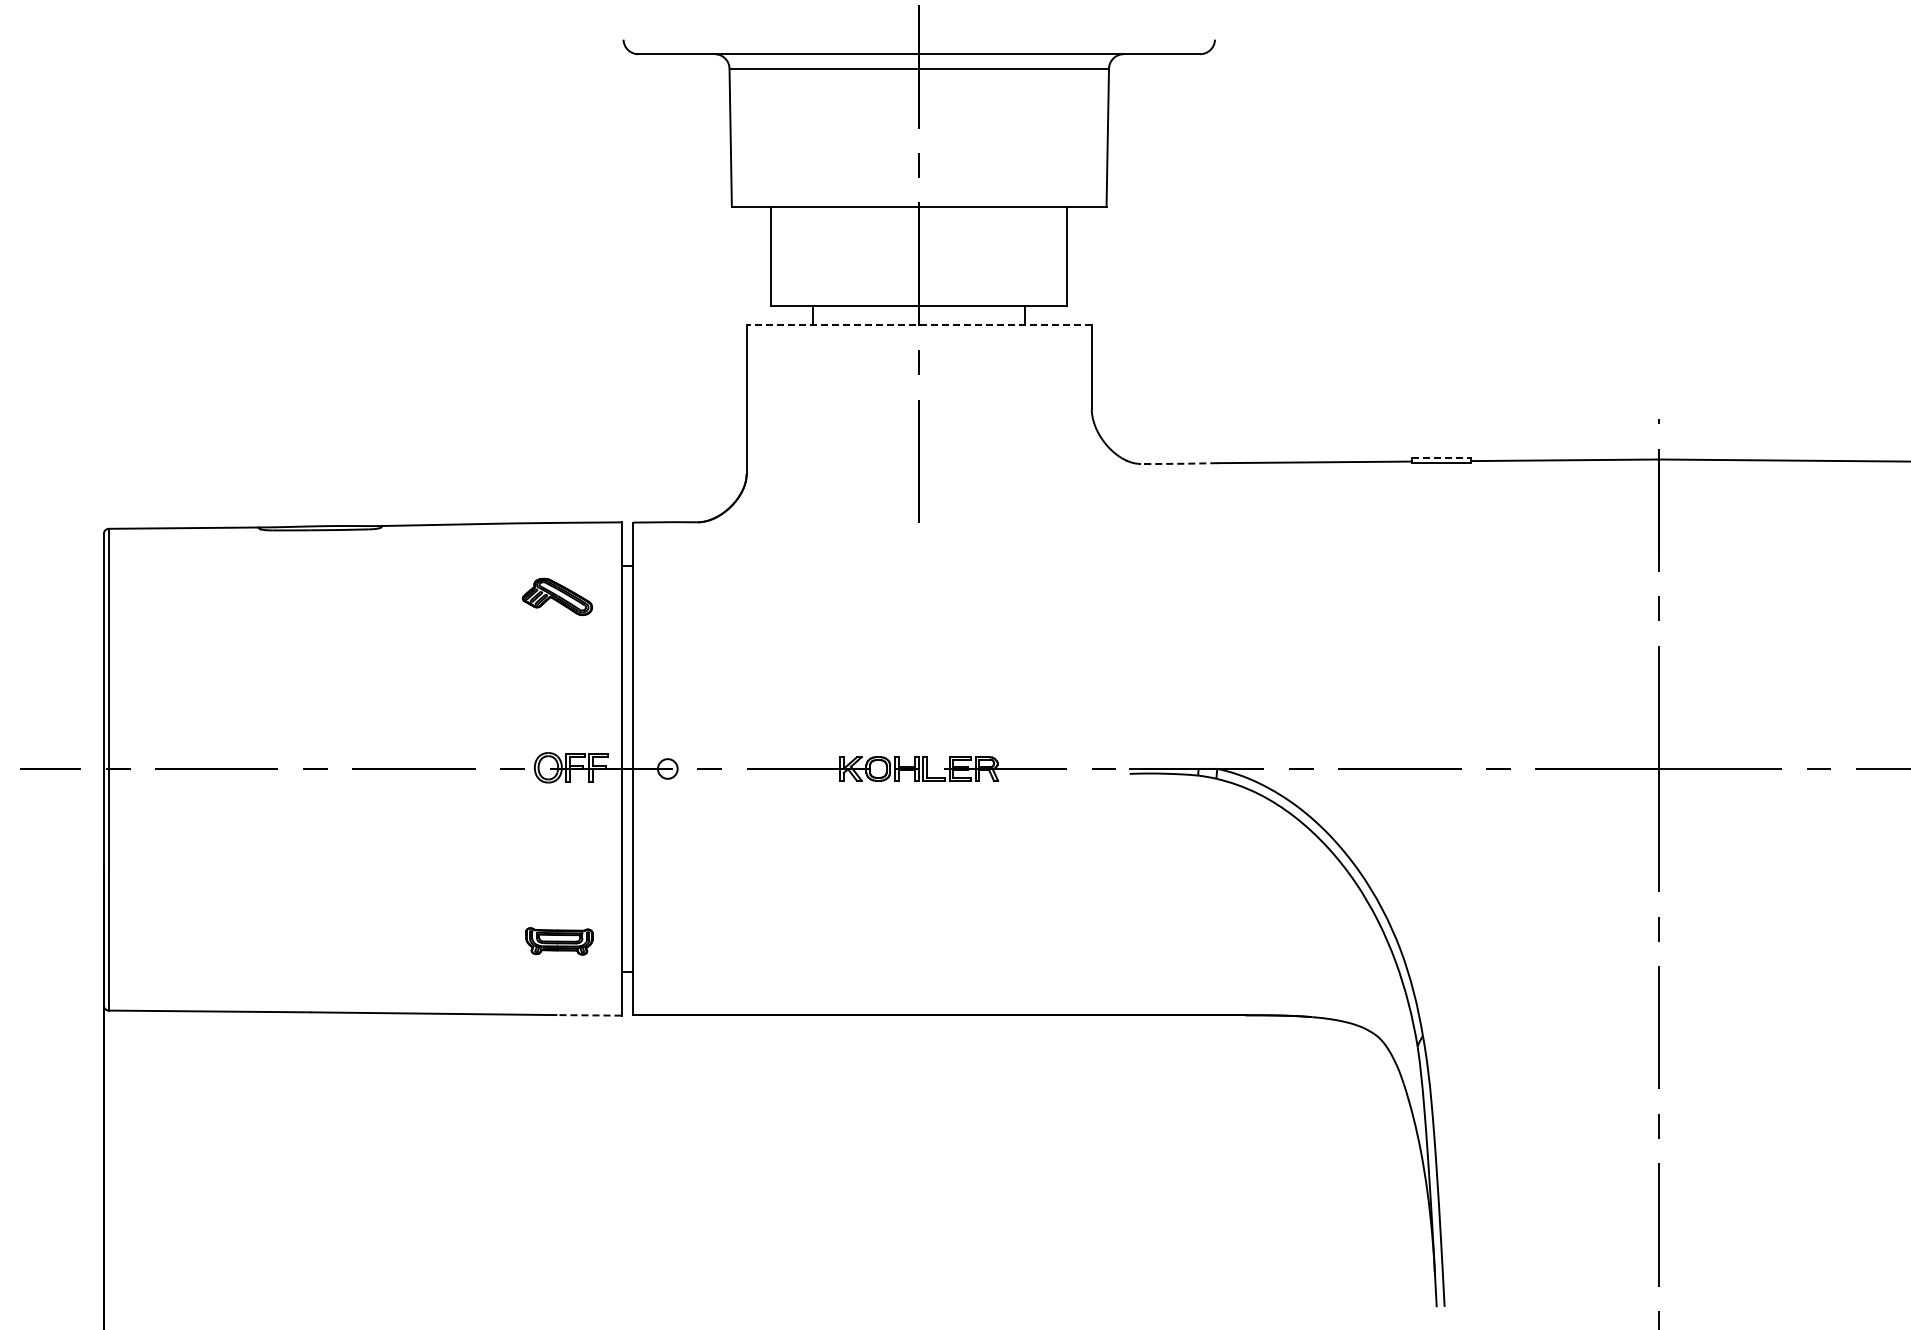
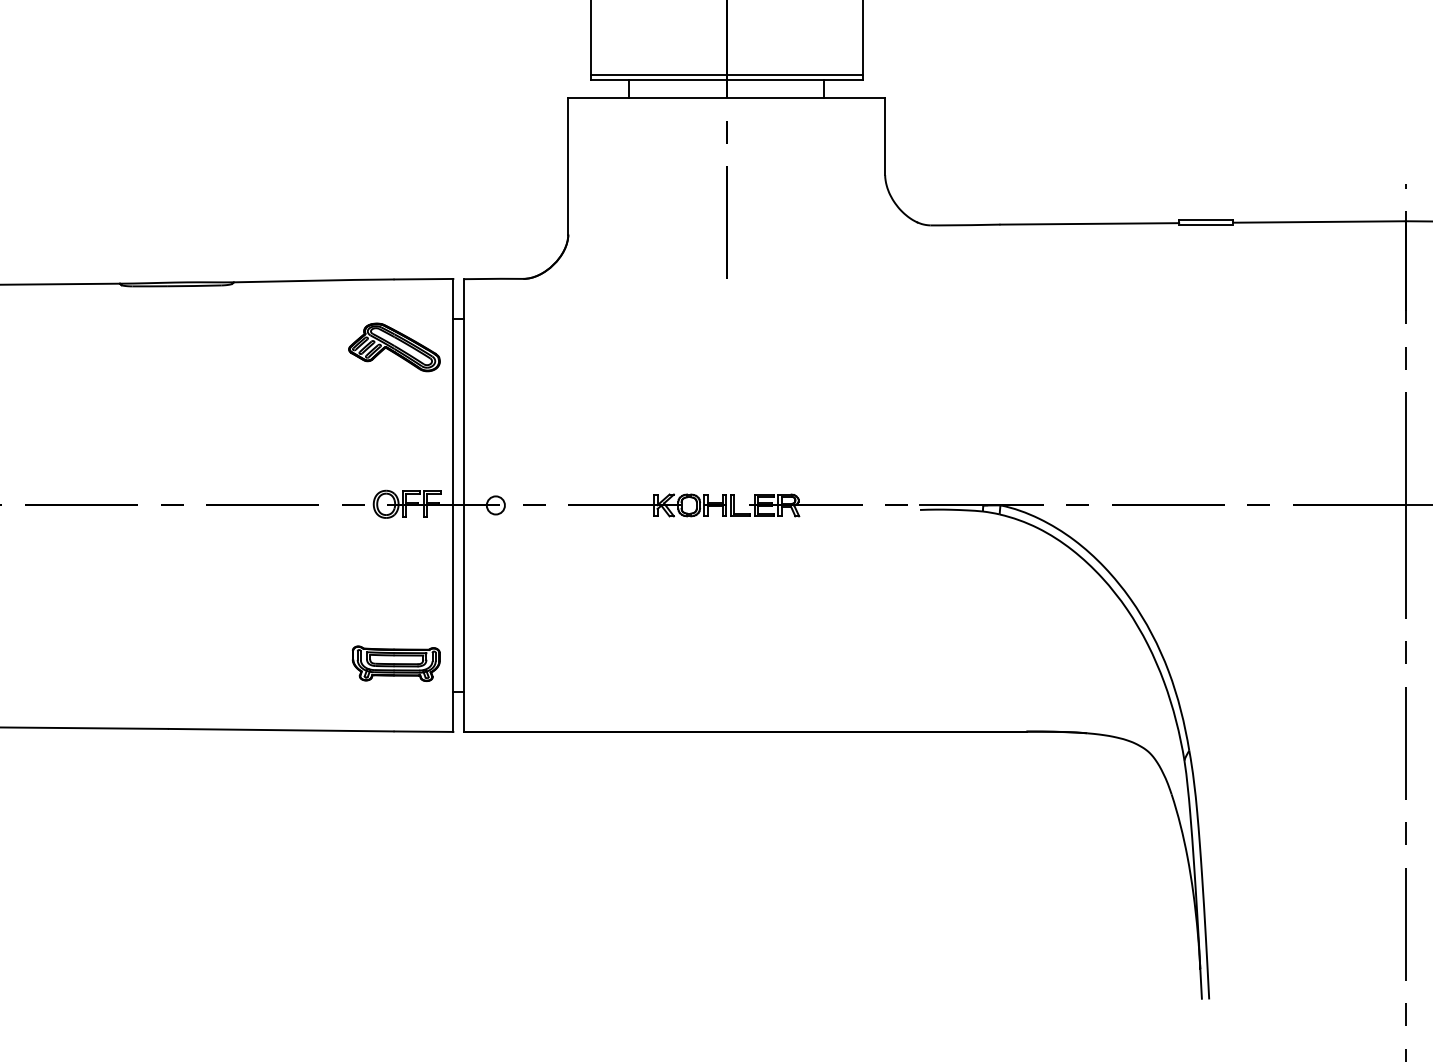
line: (919, 300) -> (726, 75), added
line: (919, 325) -> (726, 98), dashed -> solid
line: (1441, 458) -> (1206, 220), dashed -> solid
line: (1179, 463) -> (965, 224), dashed -> solid
part: (557, 596) -> (394, 347), size x1.43
part: (559, 941) -> (396, 663), size x1.43
line: (588, 1015) -> (423, 731), dashed -> solid

